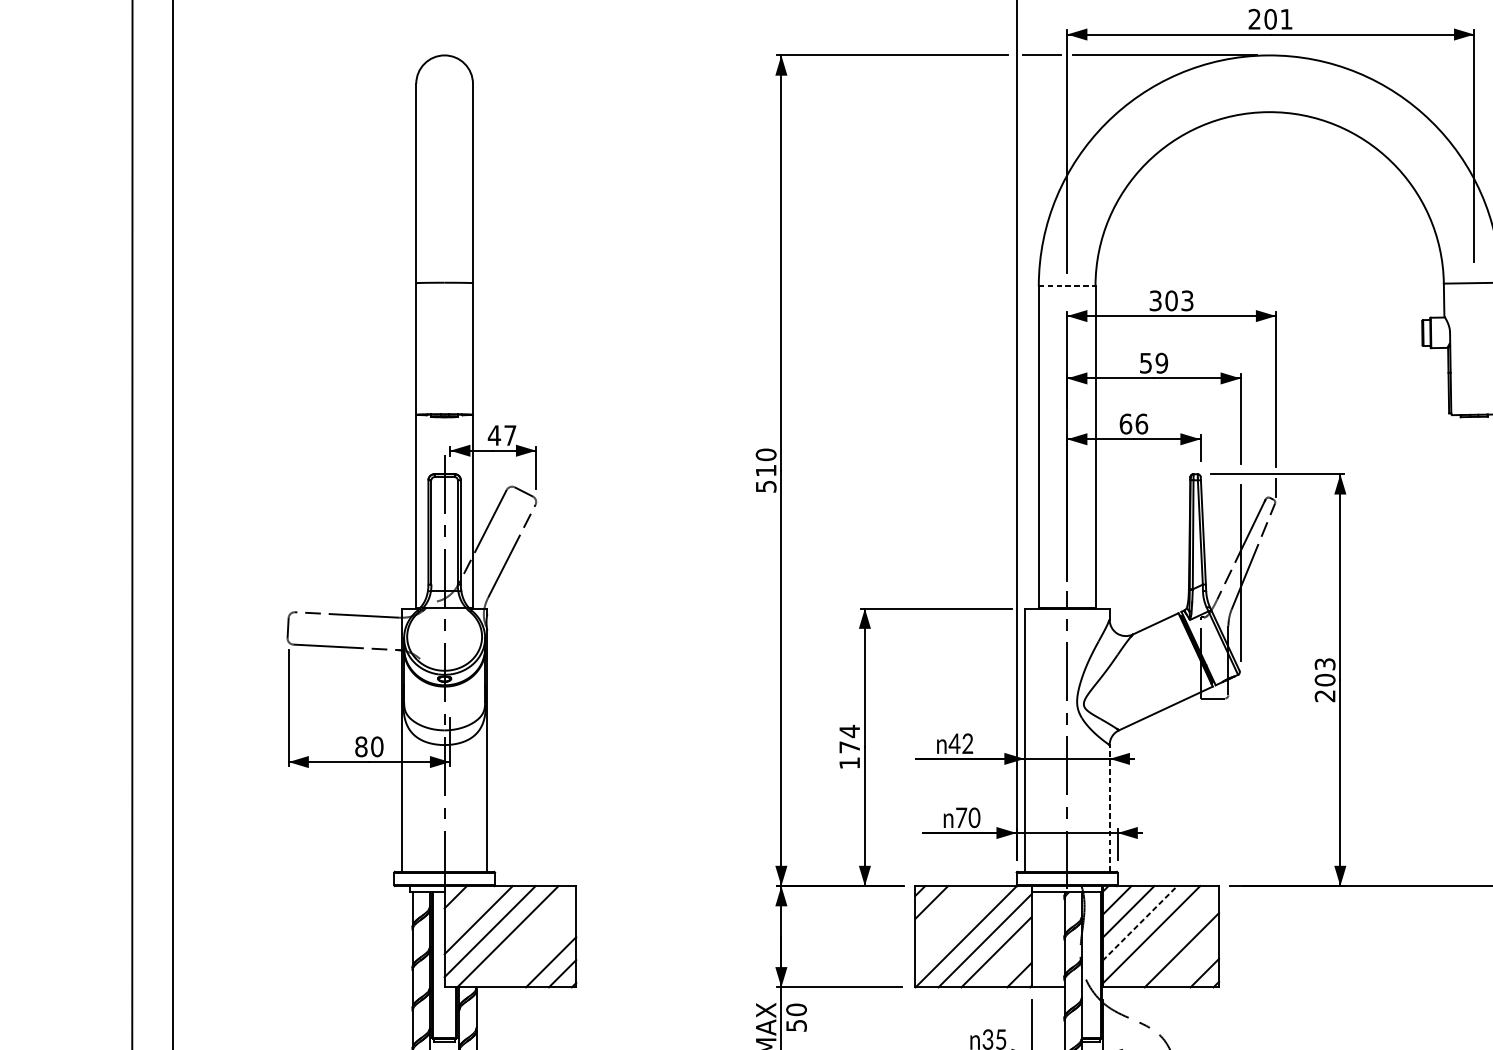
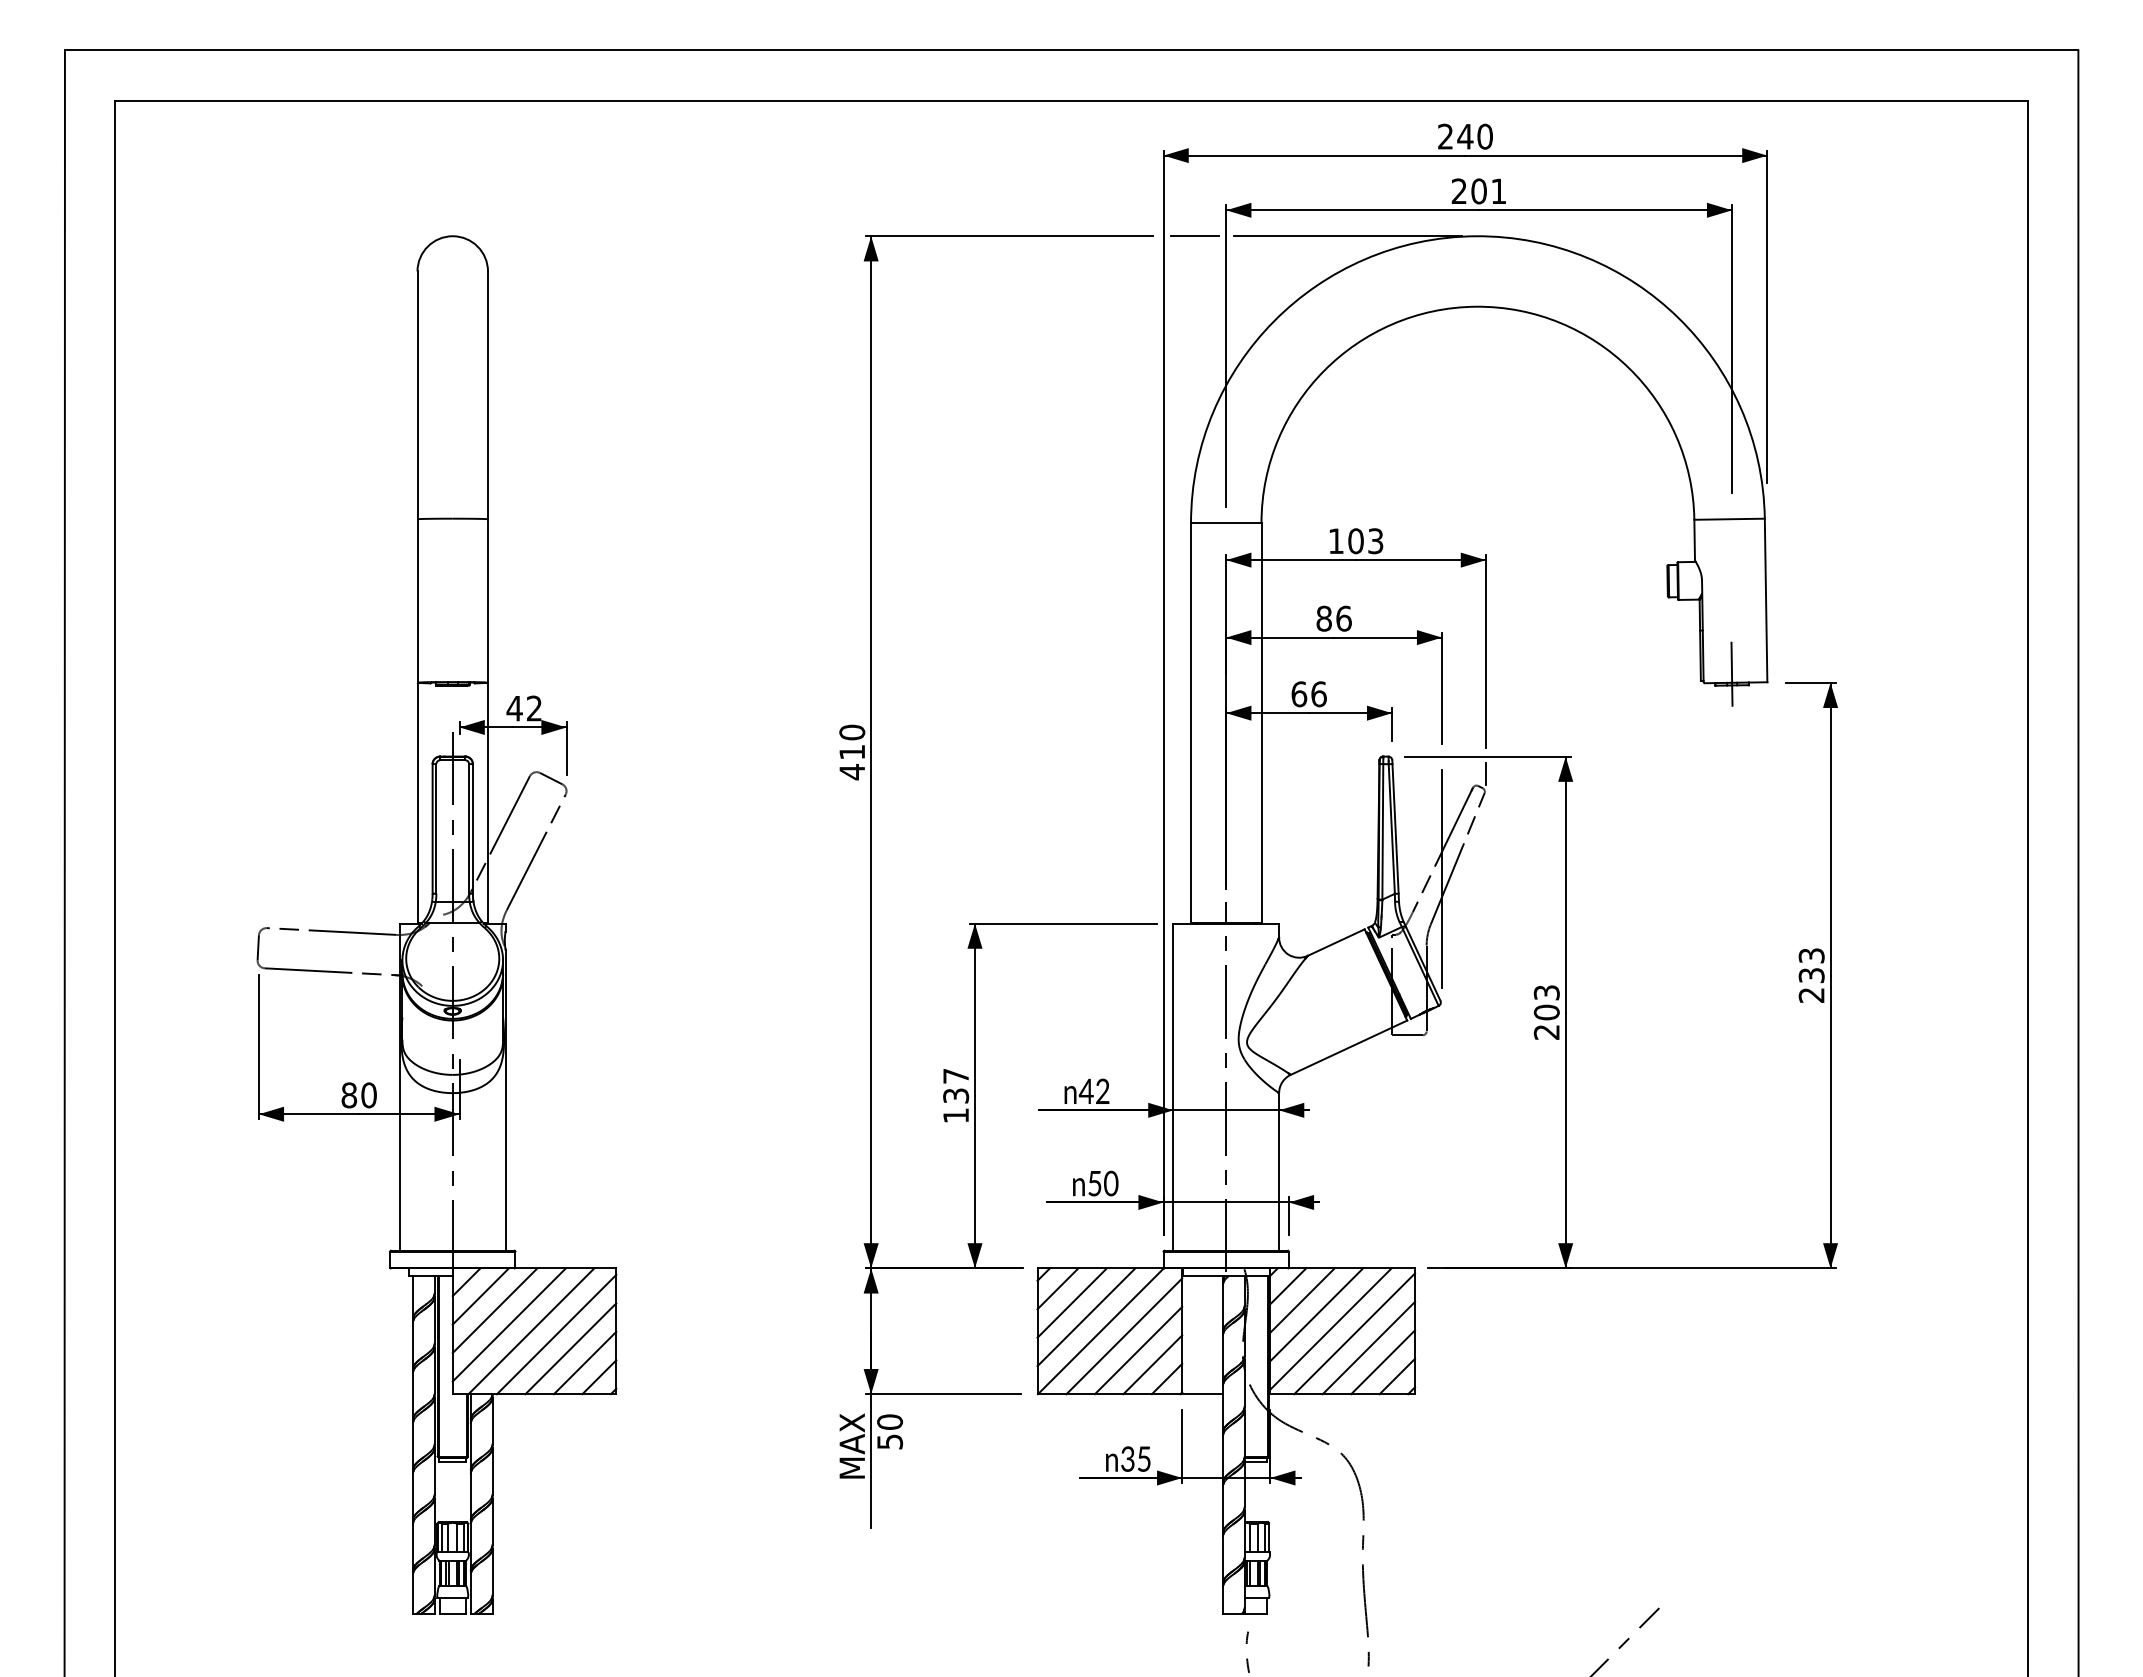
line: (1067, 286) -> (1226, 523), dashed -> solid
text: (1155, 301) -> (1335, 541), 303 -> 103
text: (1153, 363) -> (1333, 618), 59 -> 86
line: (1473, 407) -> (1731, 673), added
text: (510, 435) -> (534, 708), 47 -> 42
text: (766, 487) -> (852, 772), 510 -> 410
text: (850, 738) -> (956, 1085), 174 -> 137
line: (1109, 808) -> (1279, 1171), dashed -> solid
text: (961, 817) -> (1094, 1183), 70 -> 50
line: (466, 908) -> (480, 1296), added
line: (942, 913) -> (1071, 1302), added
line: (1139, 923) -> (1316, 1314), dashed -> solid
line: (954, 925) -> (1086, 1317), added
line: (1170, 938) -> (1354, 1333), added
line: (528, 939) -> (556, 1334), added
line: (539, 950) -> (570, 1348), added
line: (1193, 961) -> (1383, 1362), added
line: (1007, 963) -> (1152, 1364), added

